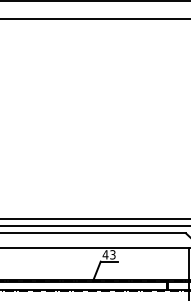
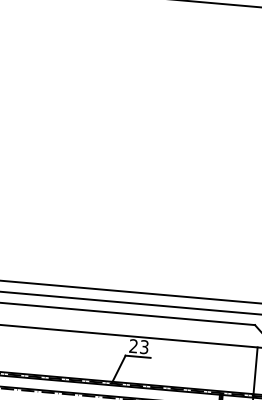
text: (105, 254) -> (133, 345), 43 -> 23

